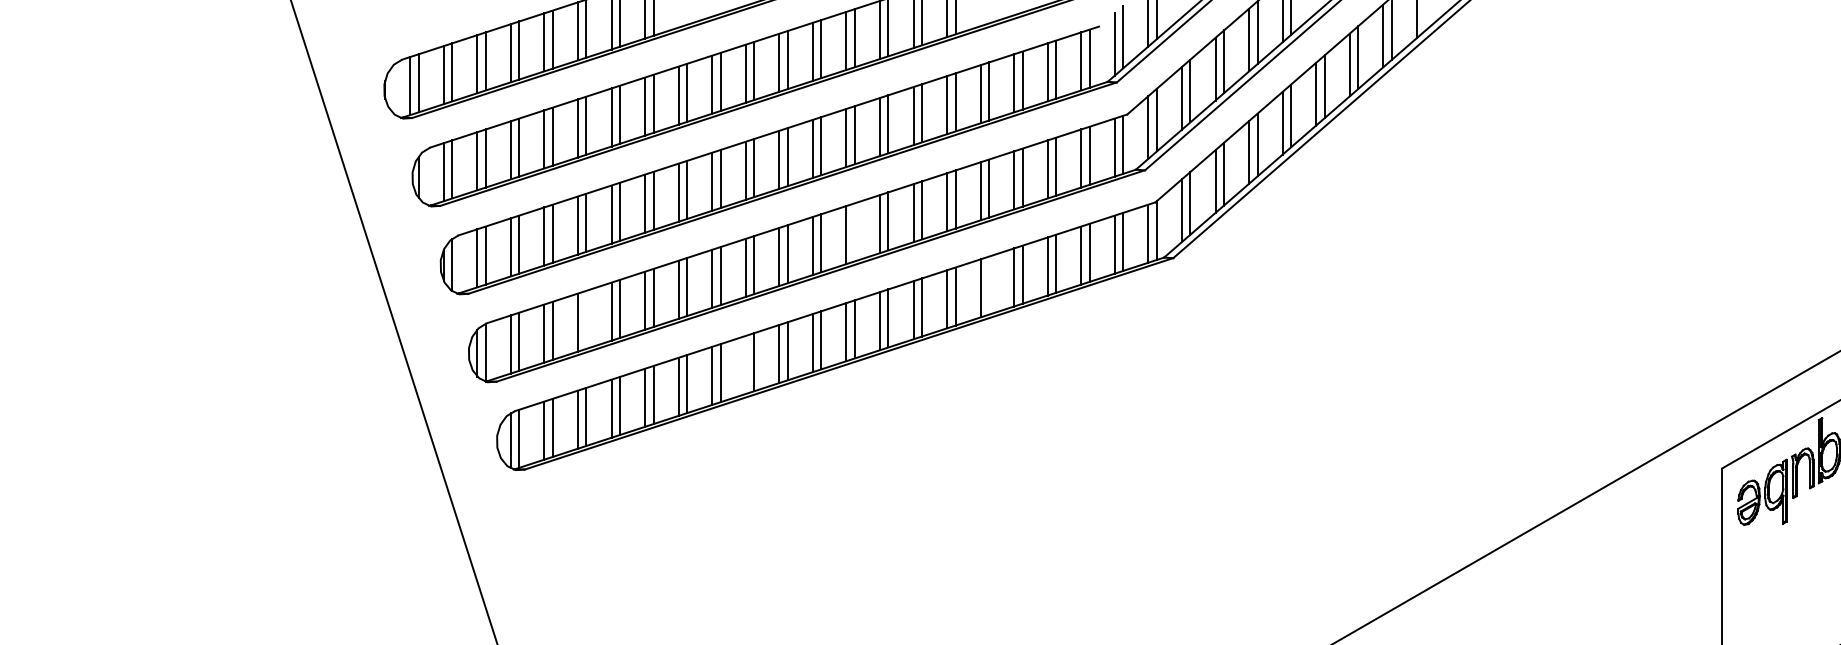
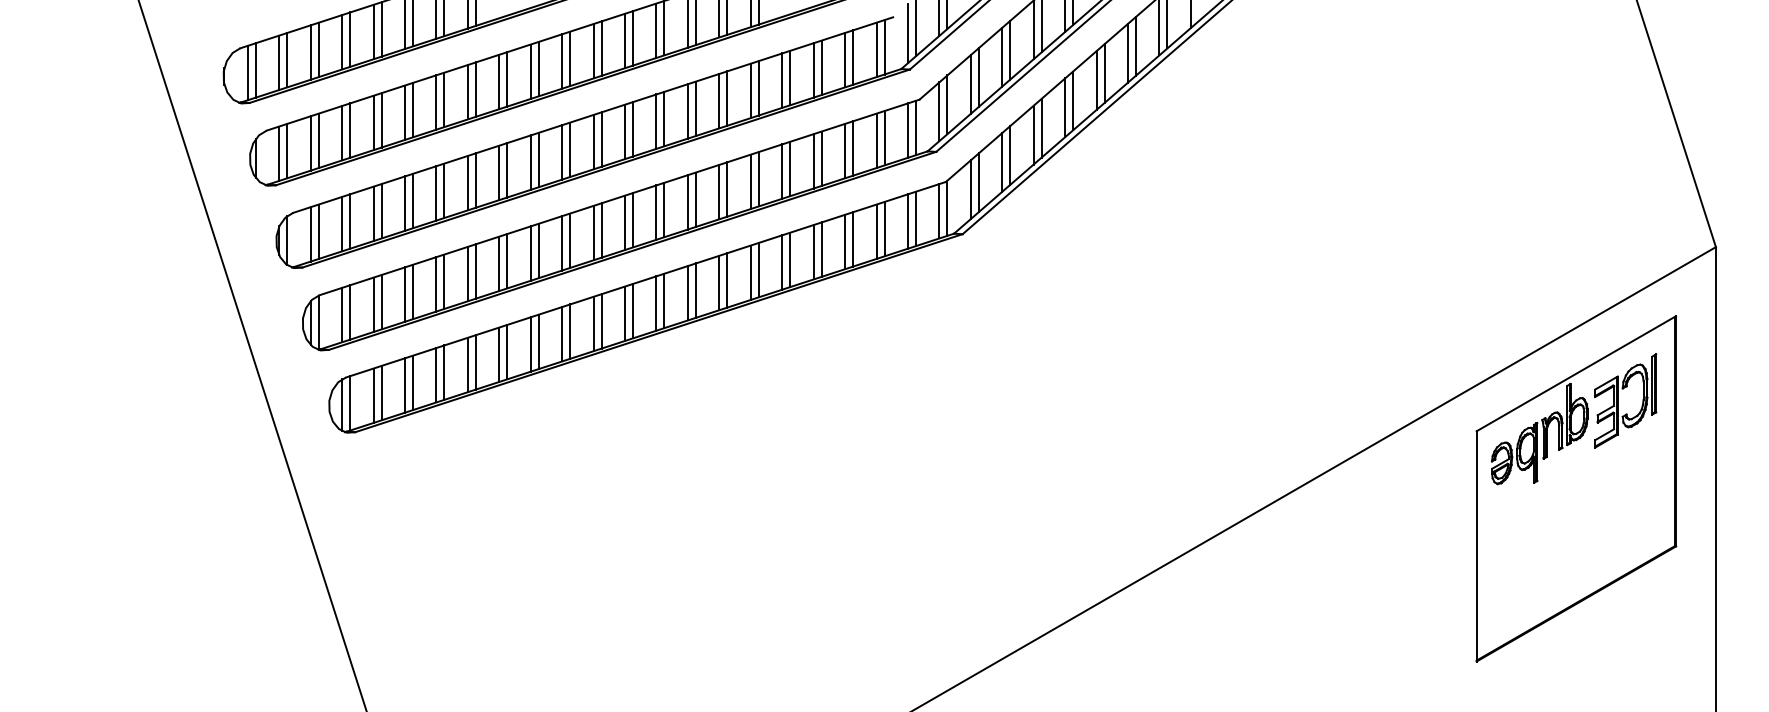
line: (854, 231) -> (664, 209), added
line: (989, 285) -> (790, 259), added
line: (586, 319) -> (413, 291), added
line: (746, 365) -> (562, 334), added

